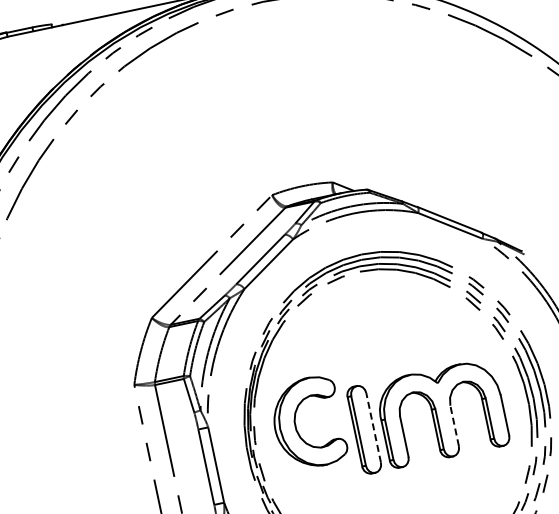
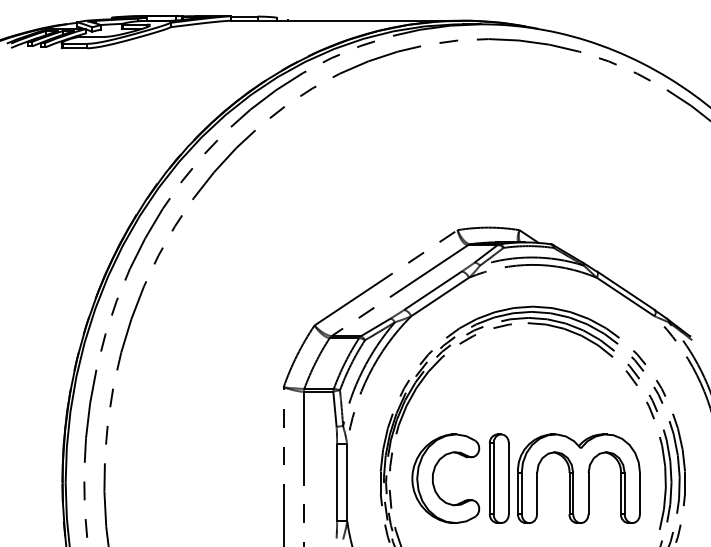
part: (296, 425) -> (433, 478), moved
line: (454, 425) -> (588, 493), dashed -> solid
line: (373, 427) -> (508, 478), dashed -> solid

